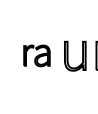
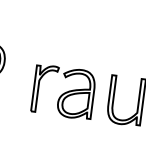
part: (36, 55) -> (63, 91), size x1.43

